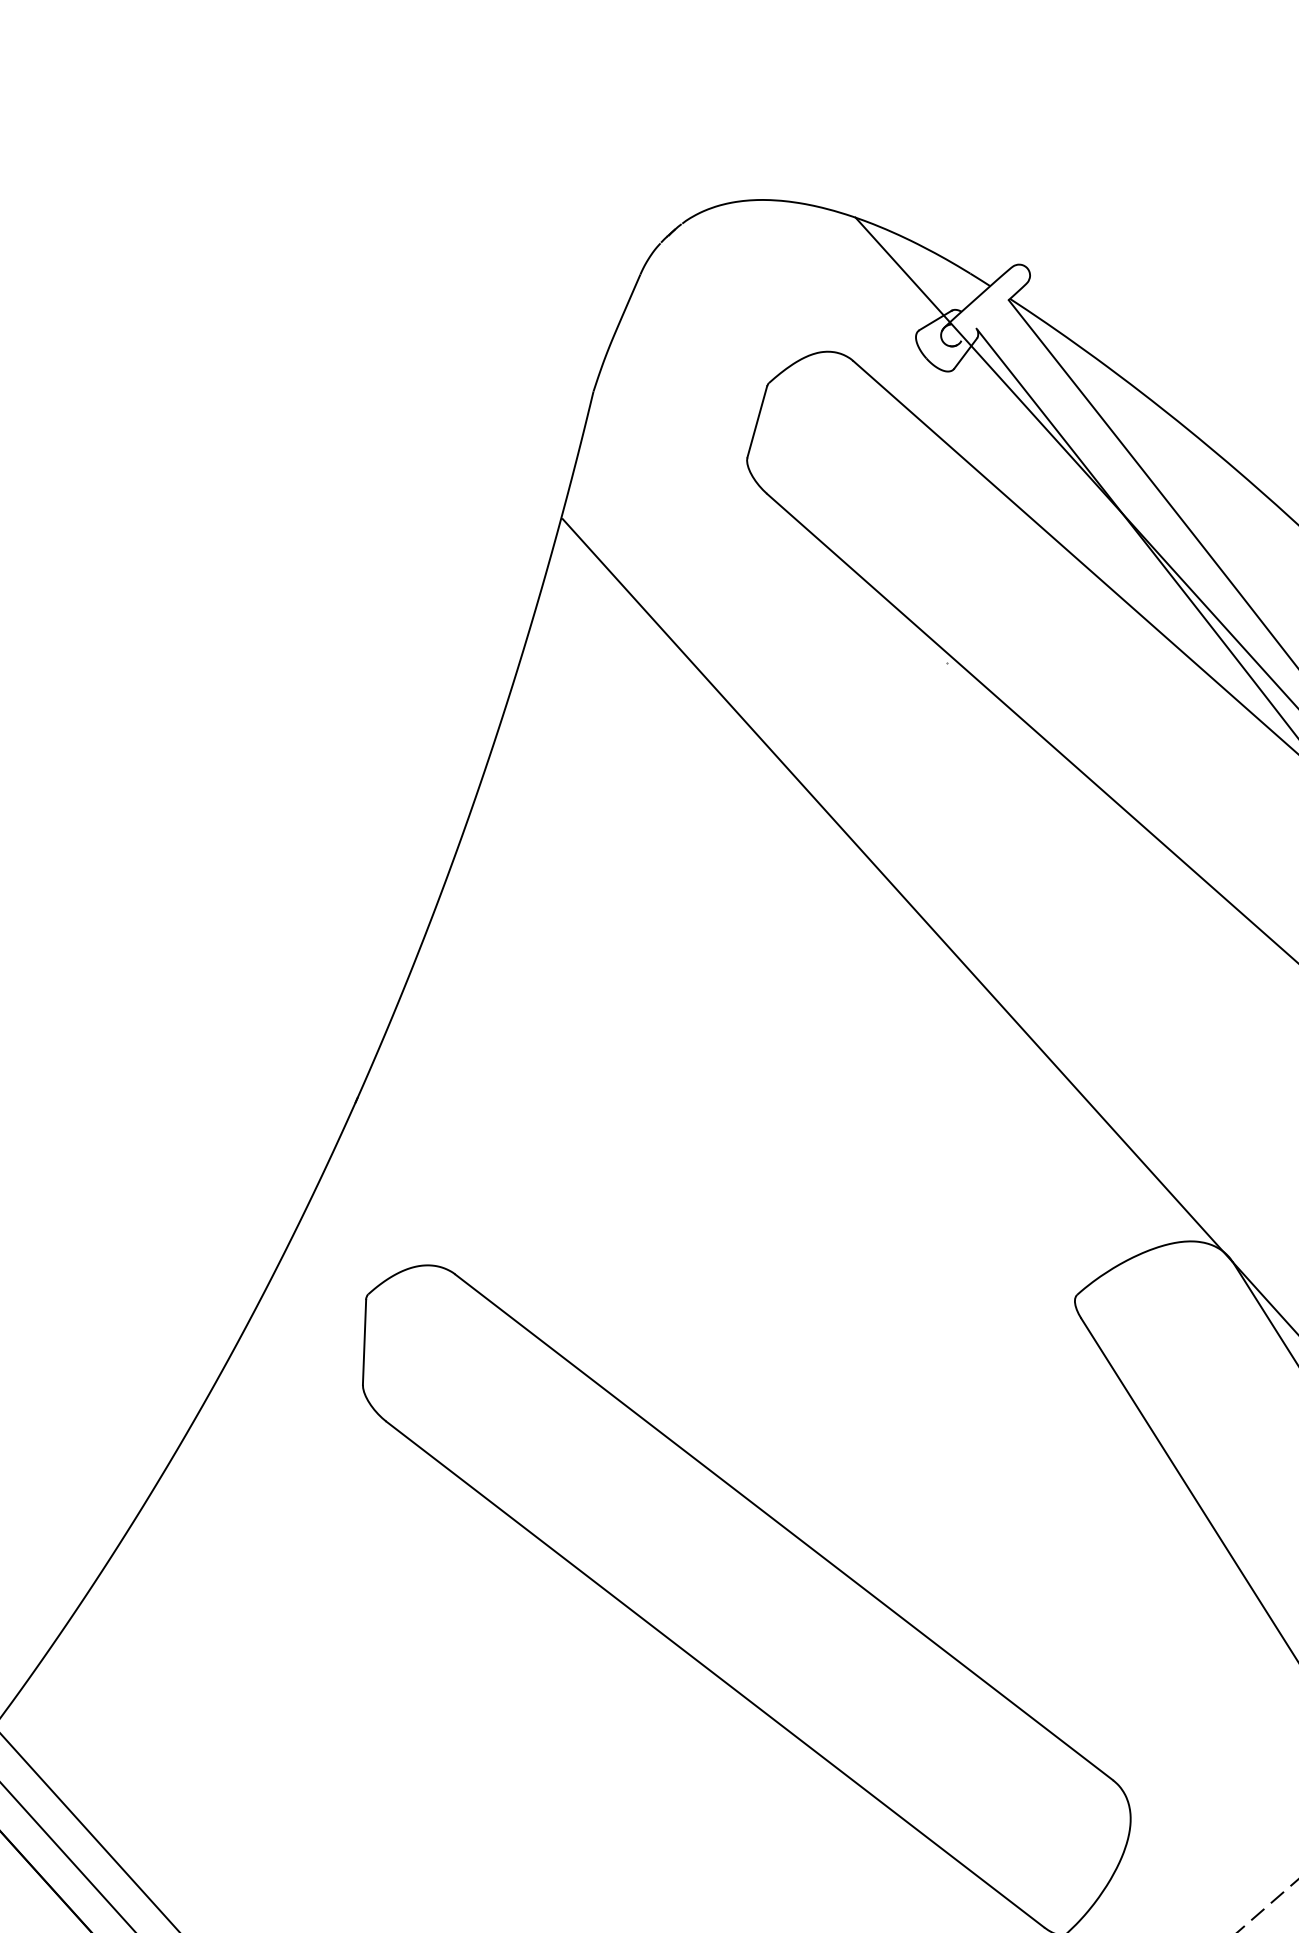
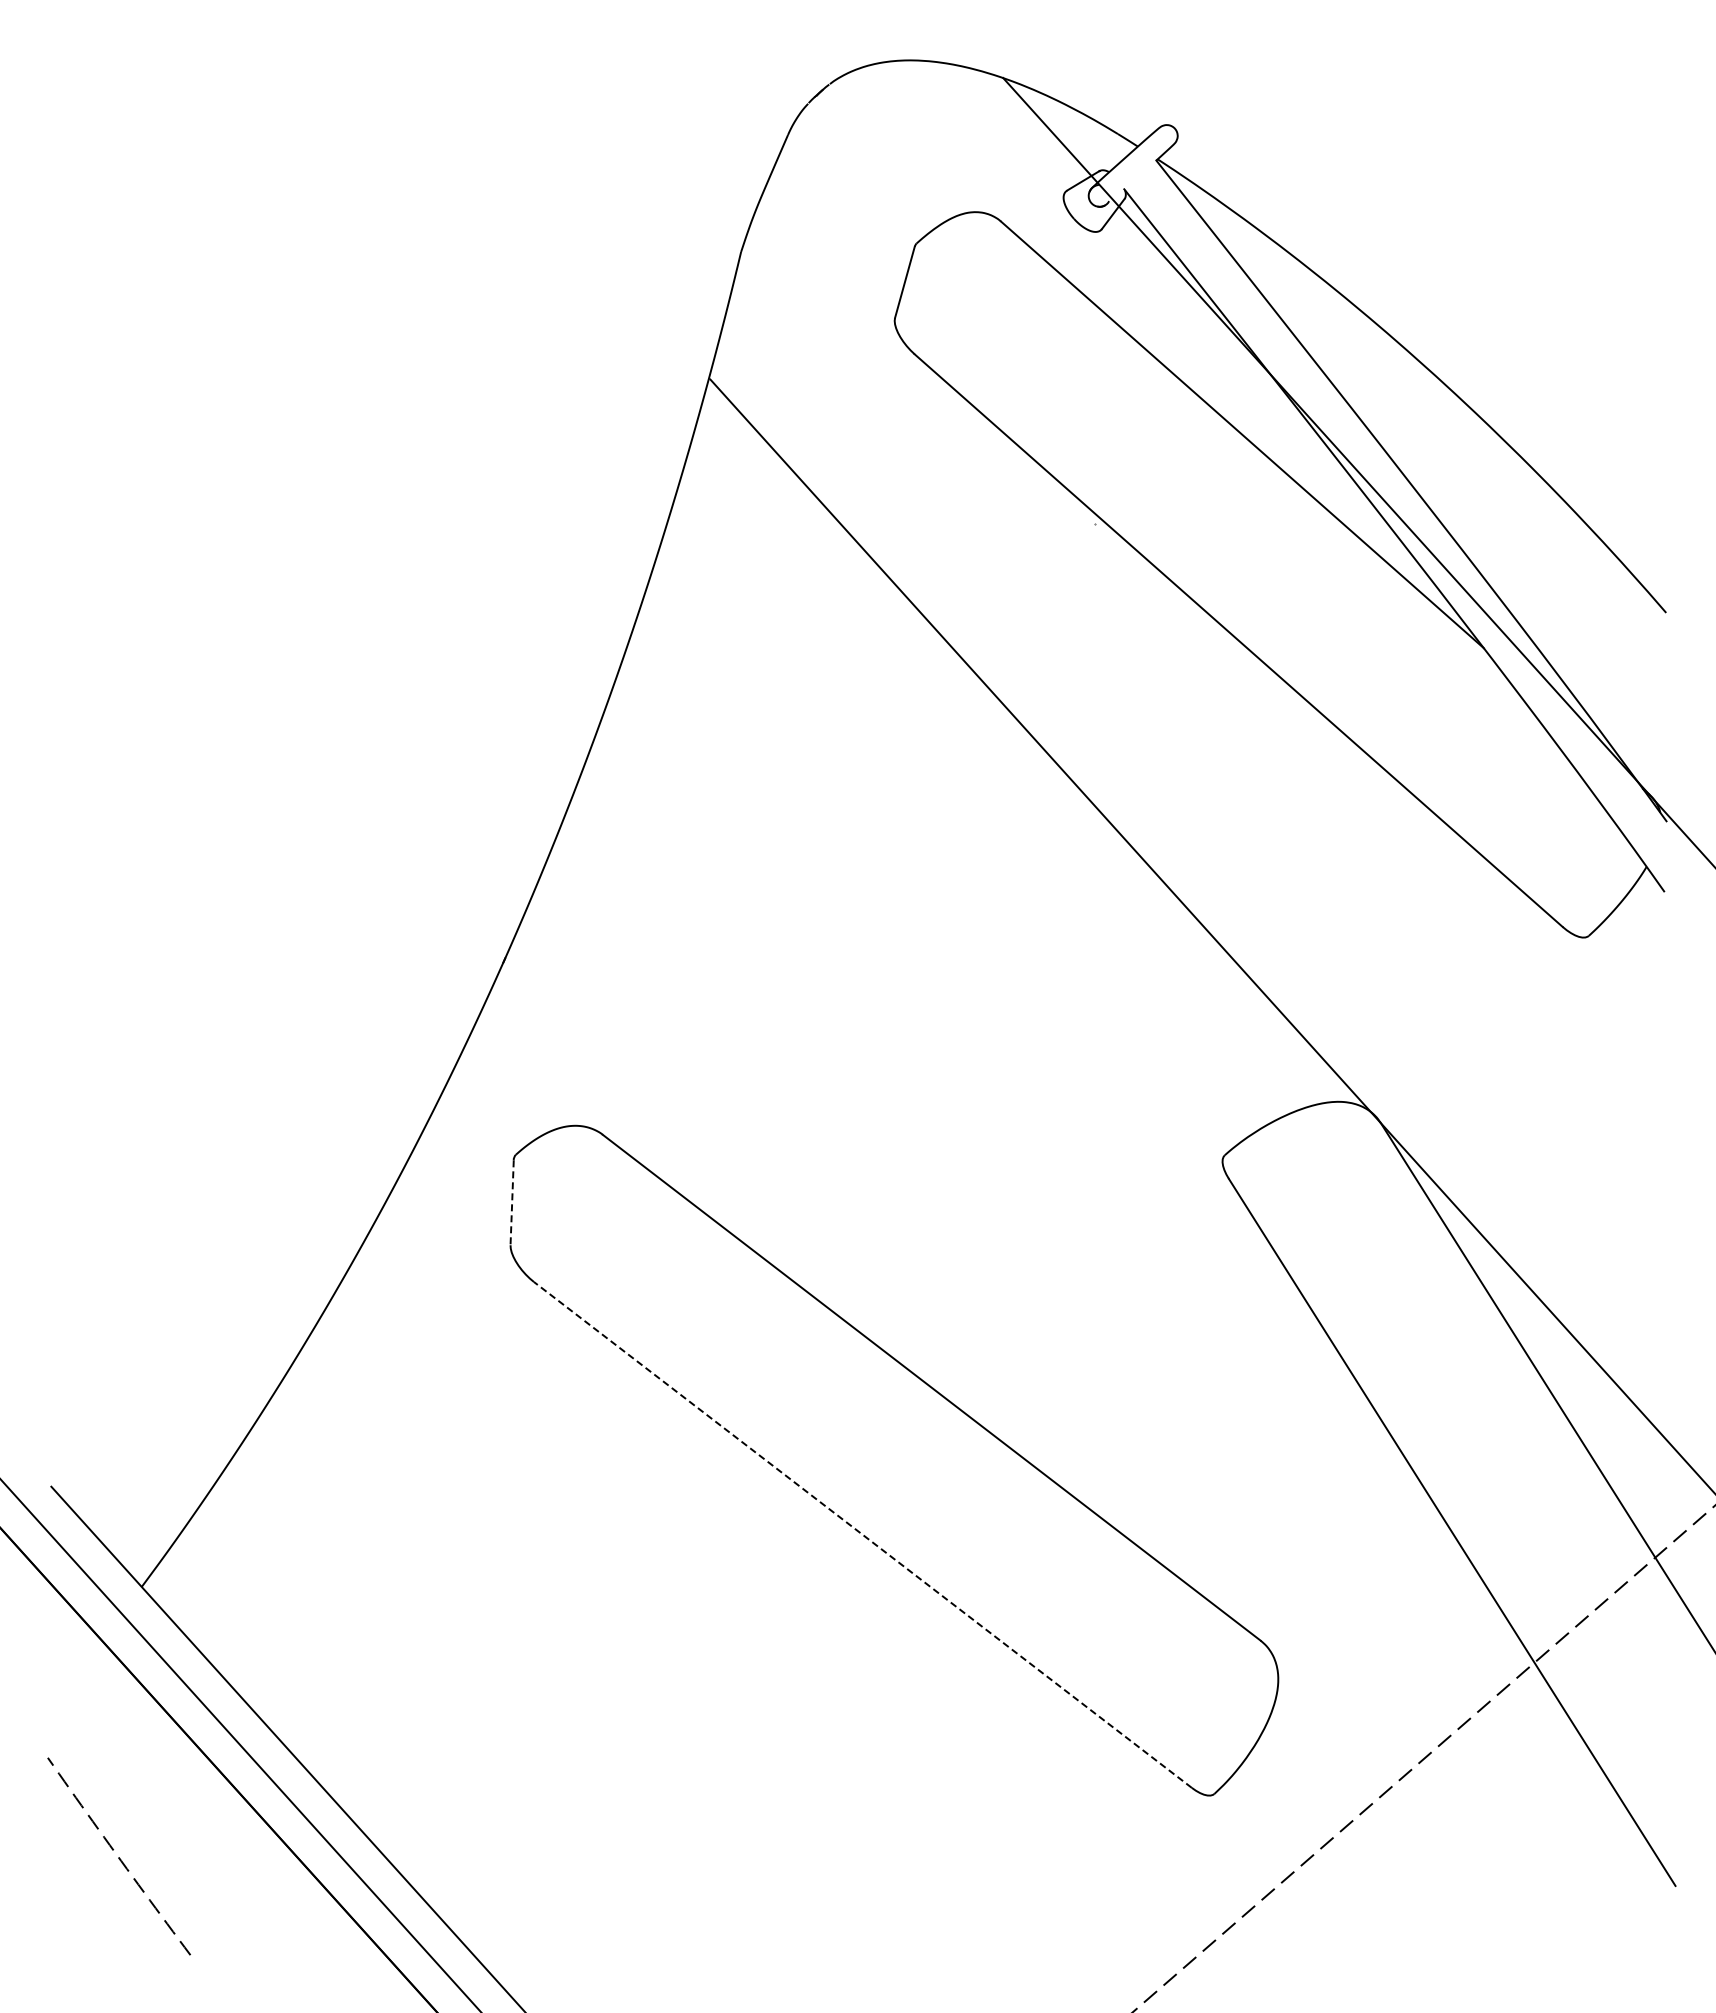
line: (364, 1343) -> (512, 1203), solid -> dashed
line: (714, 1674) -> (862, 1534), solid -> dashed

